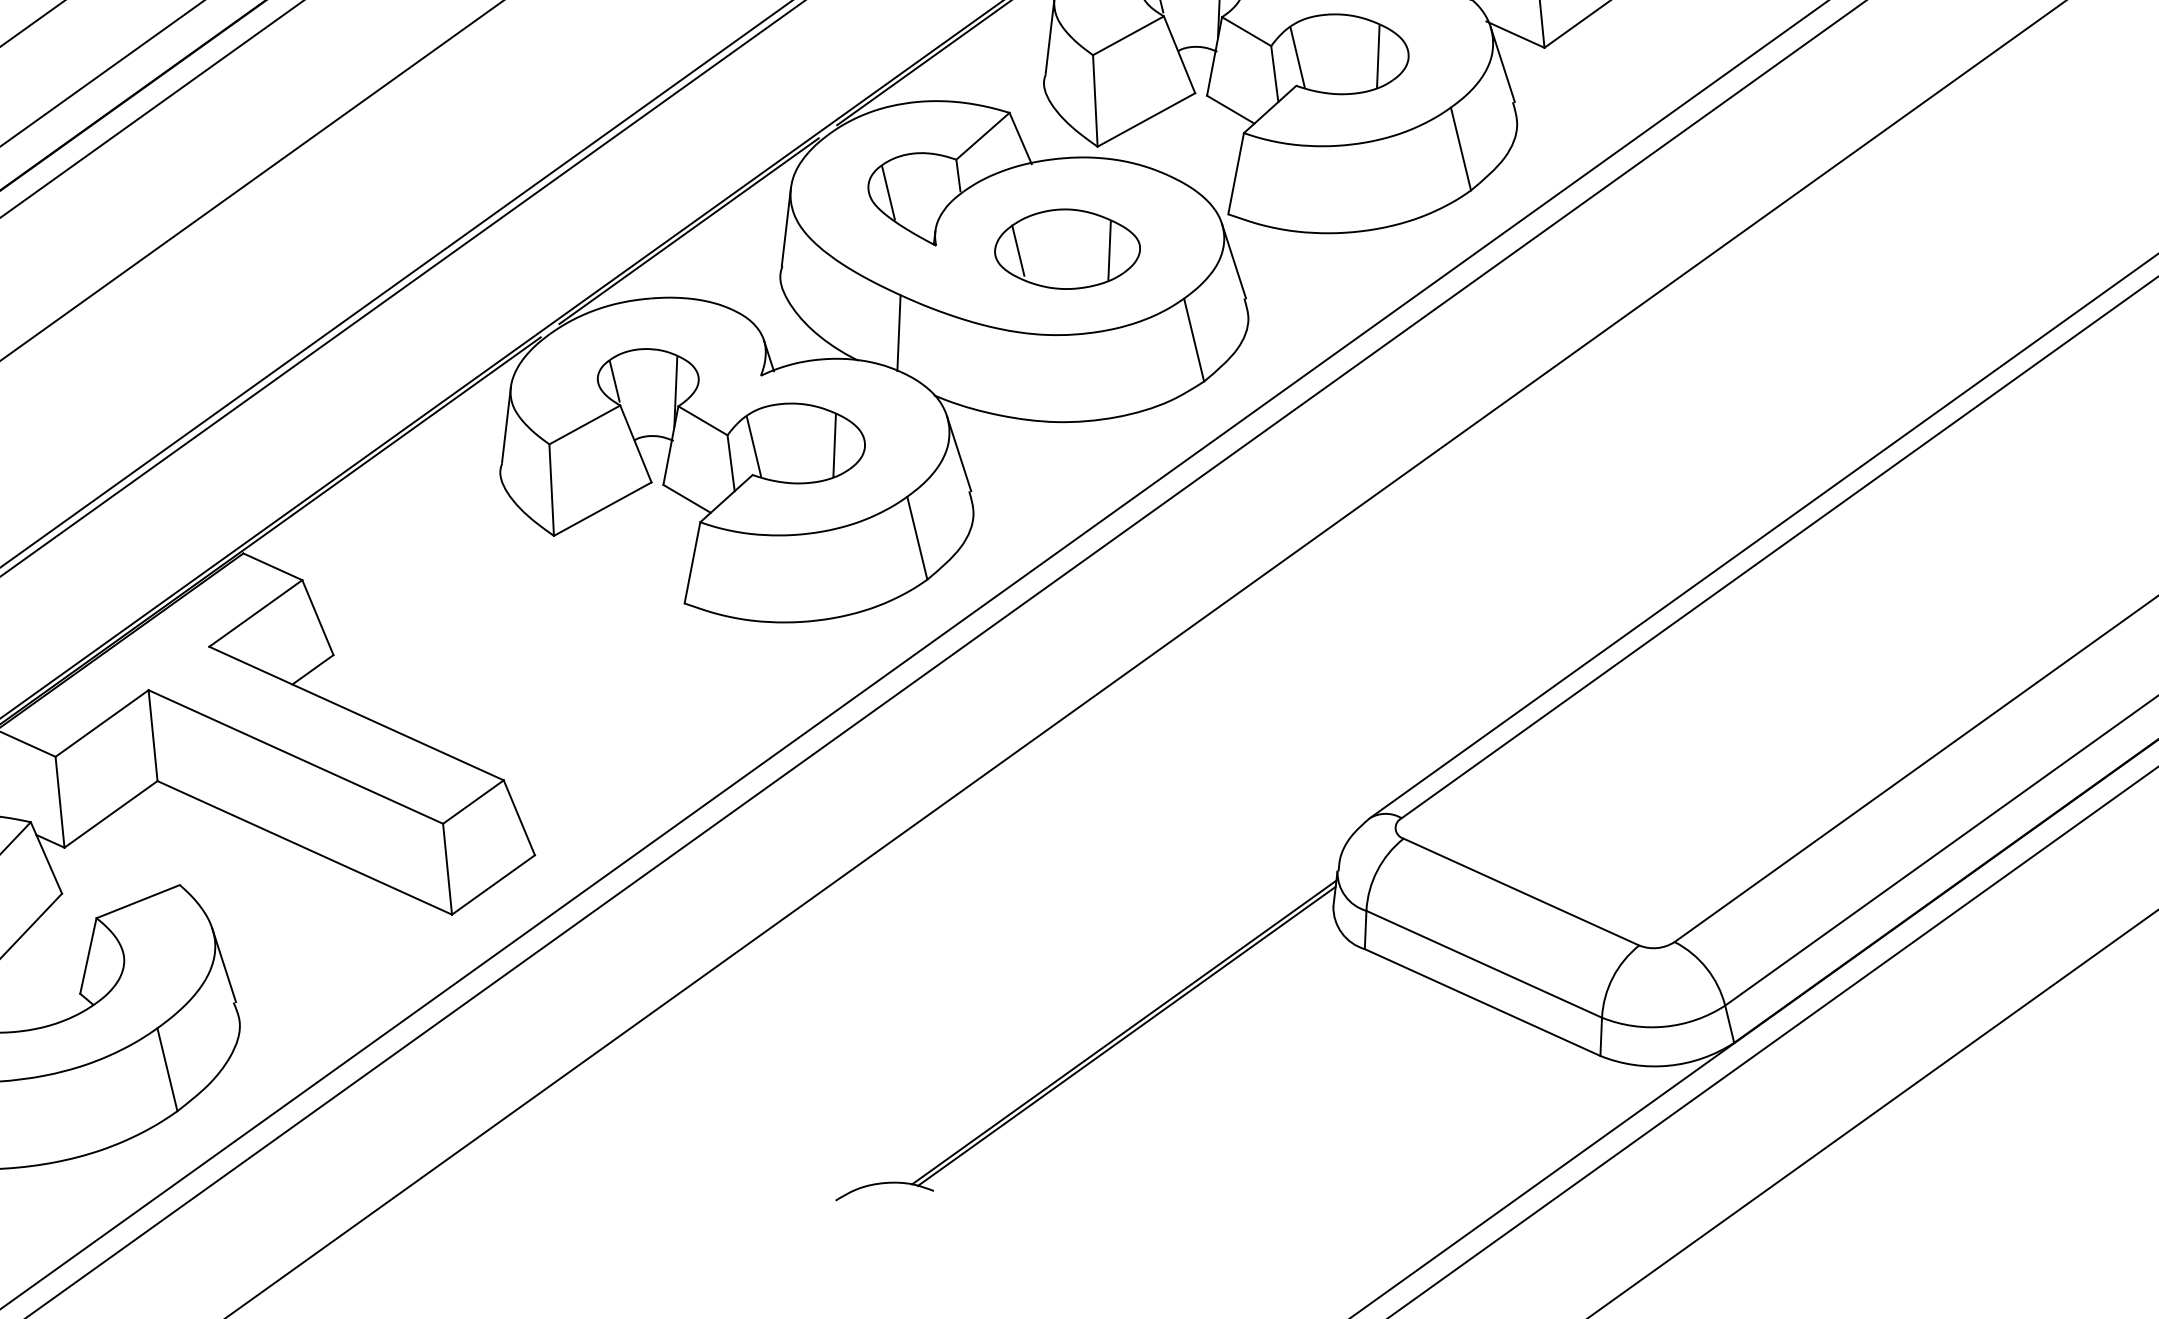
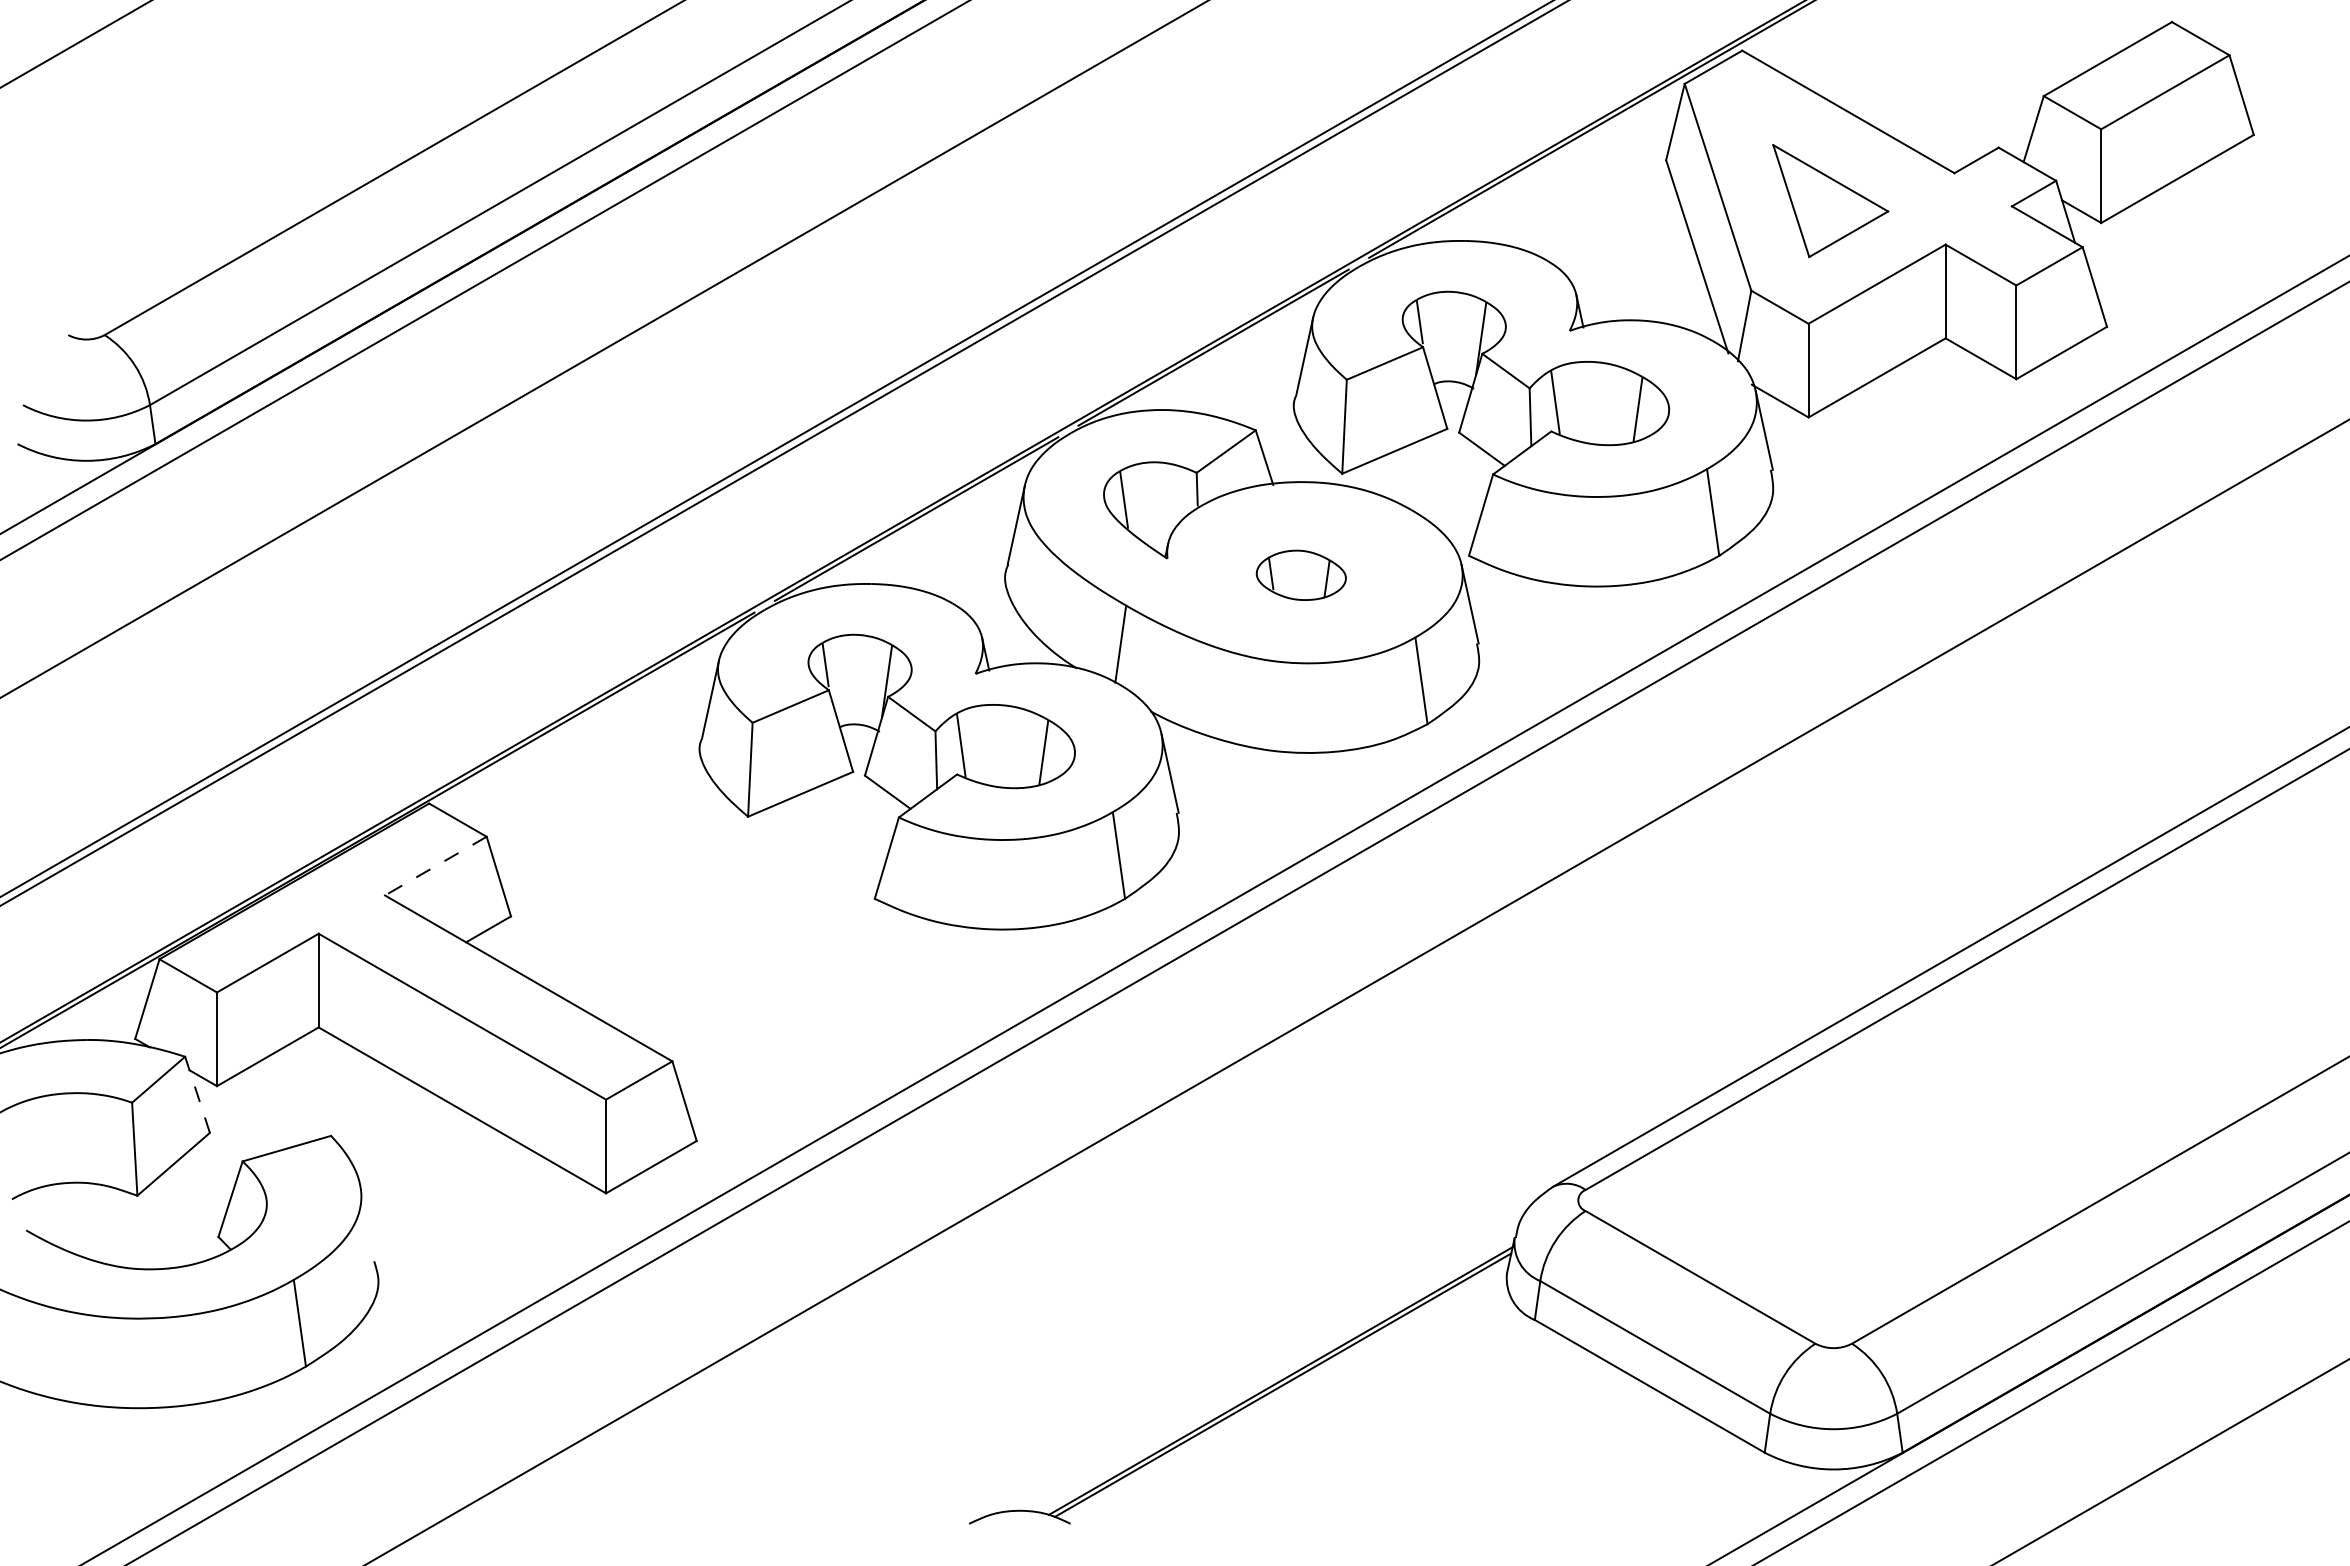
part: (1067, 249) -> (1301, 575), size x0.6
line: (255, 613) -> (435, 866), solid -> dashed
line: (46, 857) -> (197, 1094), solid -> dashed
line: (223, 964) -> (367, 1221), removed

